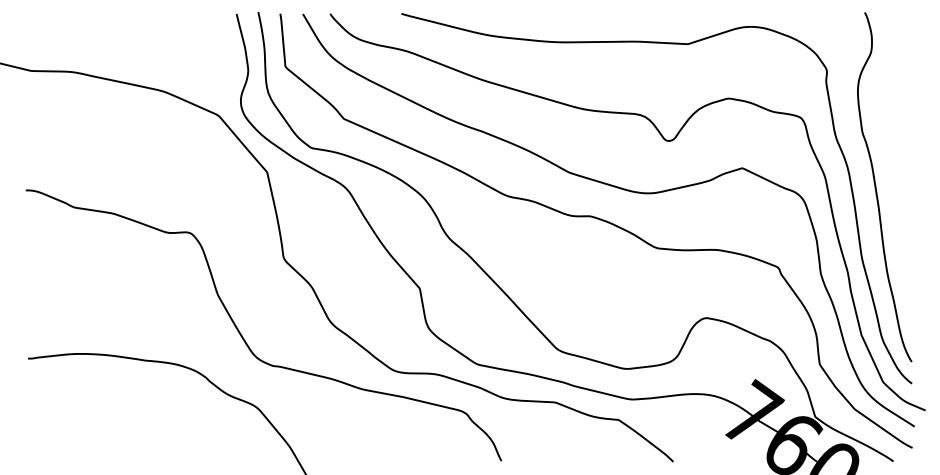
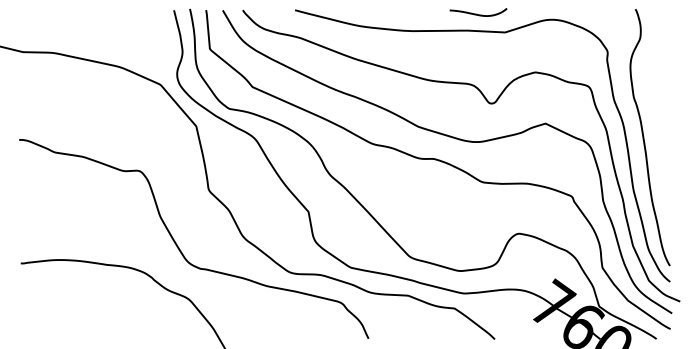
curve: (651, 19) -> (478, 14), added

